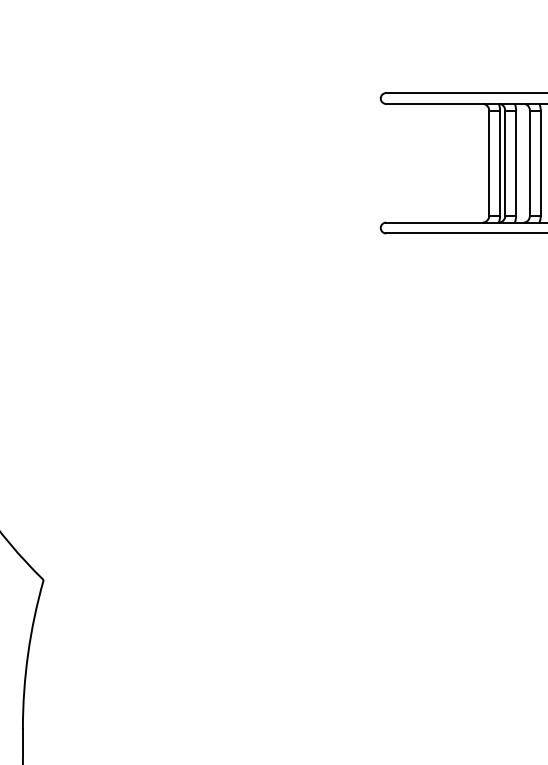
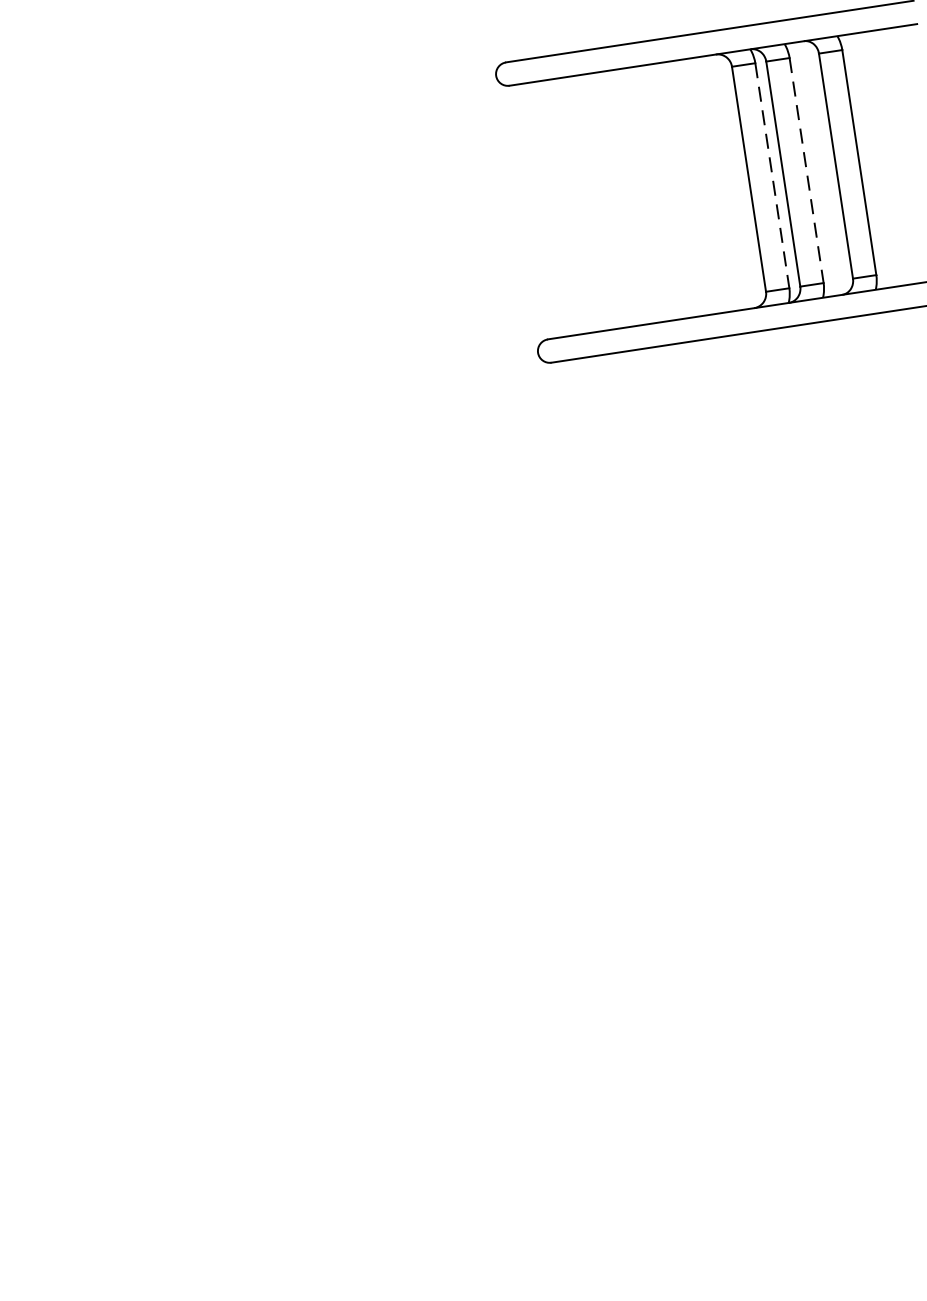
line: (500, 163) -> (773, 176), solid -> dashed
line: (516, 163) -> (807, 170), solid -> dashed

